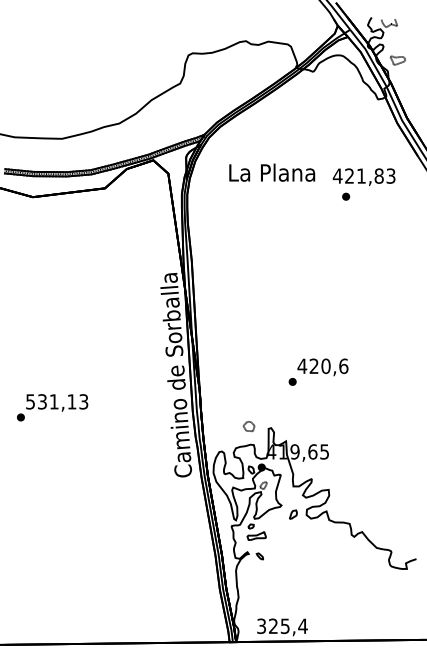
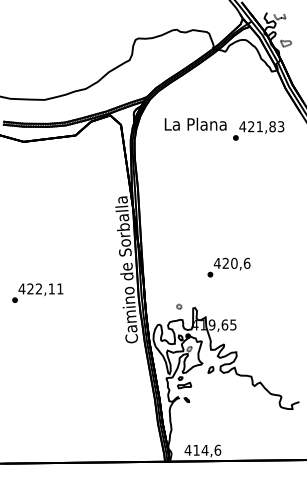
part: (346, 196) -> (236, 137), moved
text: (56, 401) -> (40, 288), 531,13 -> 422,11
part: (249, 426) -> (179, 306), size x0.62
text: (281, 626) -> (202, 450), 325,4 -> 414,6

